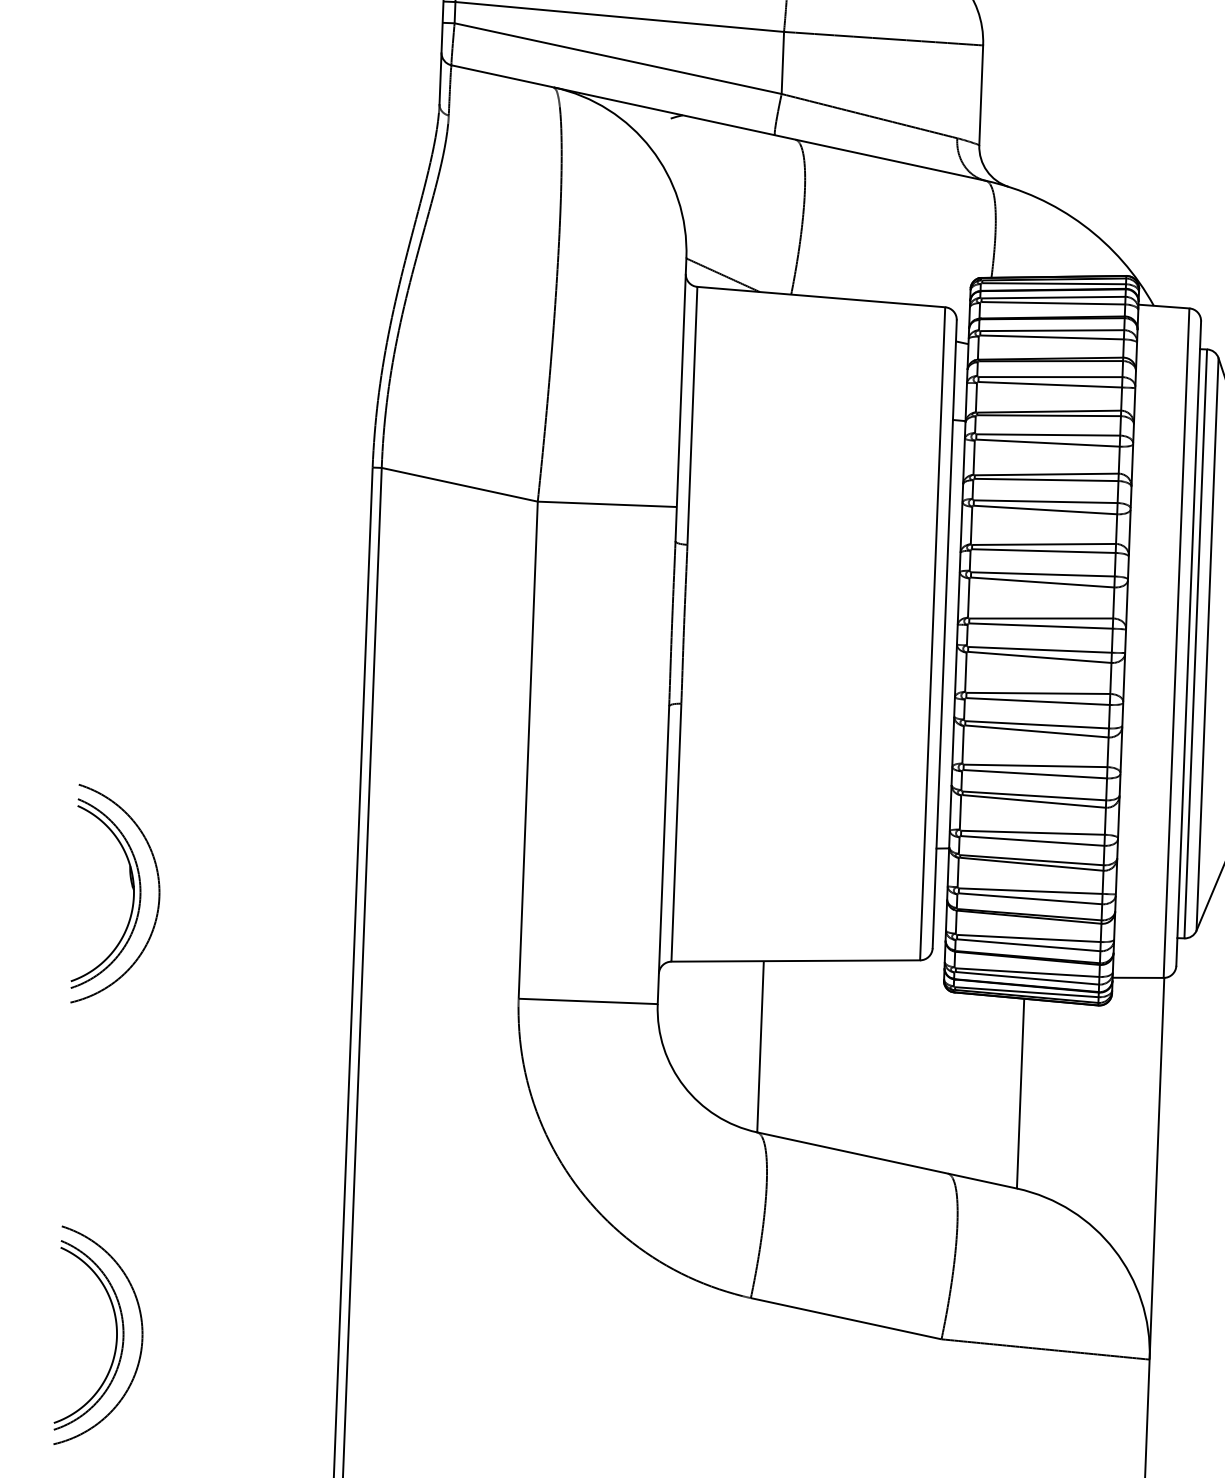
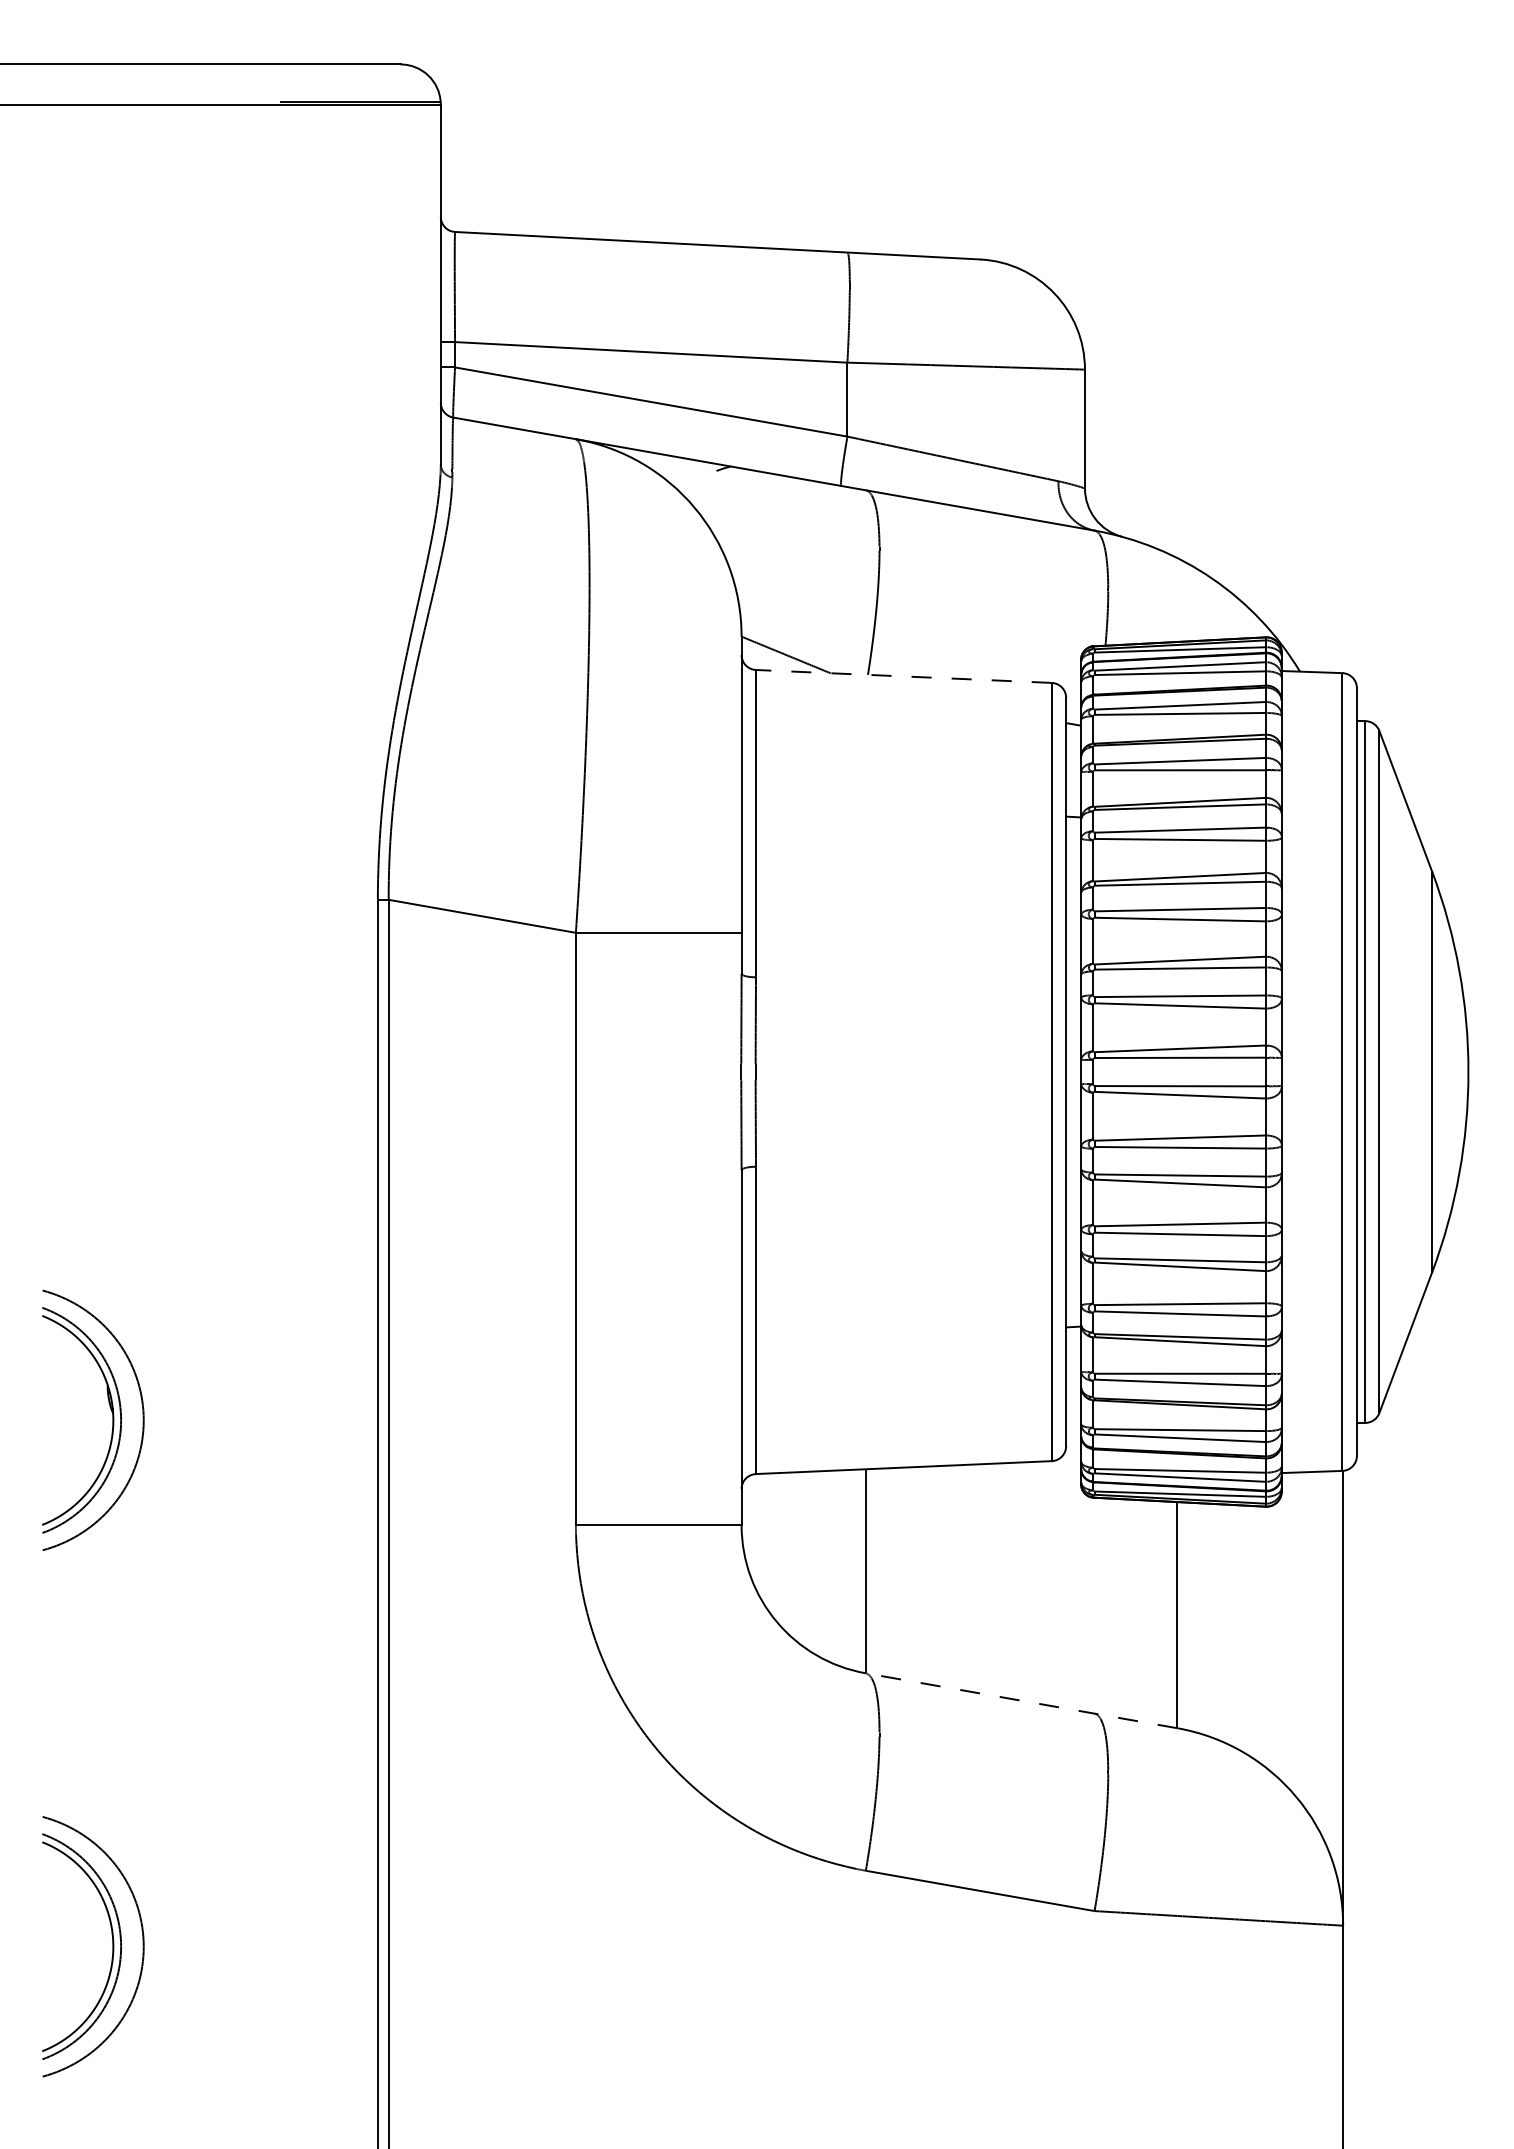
line: (820, 297) -> (903, 676), solid -> dashed
line: (886, 1160) -> (1021, 1700), solid -> dashed

